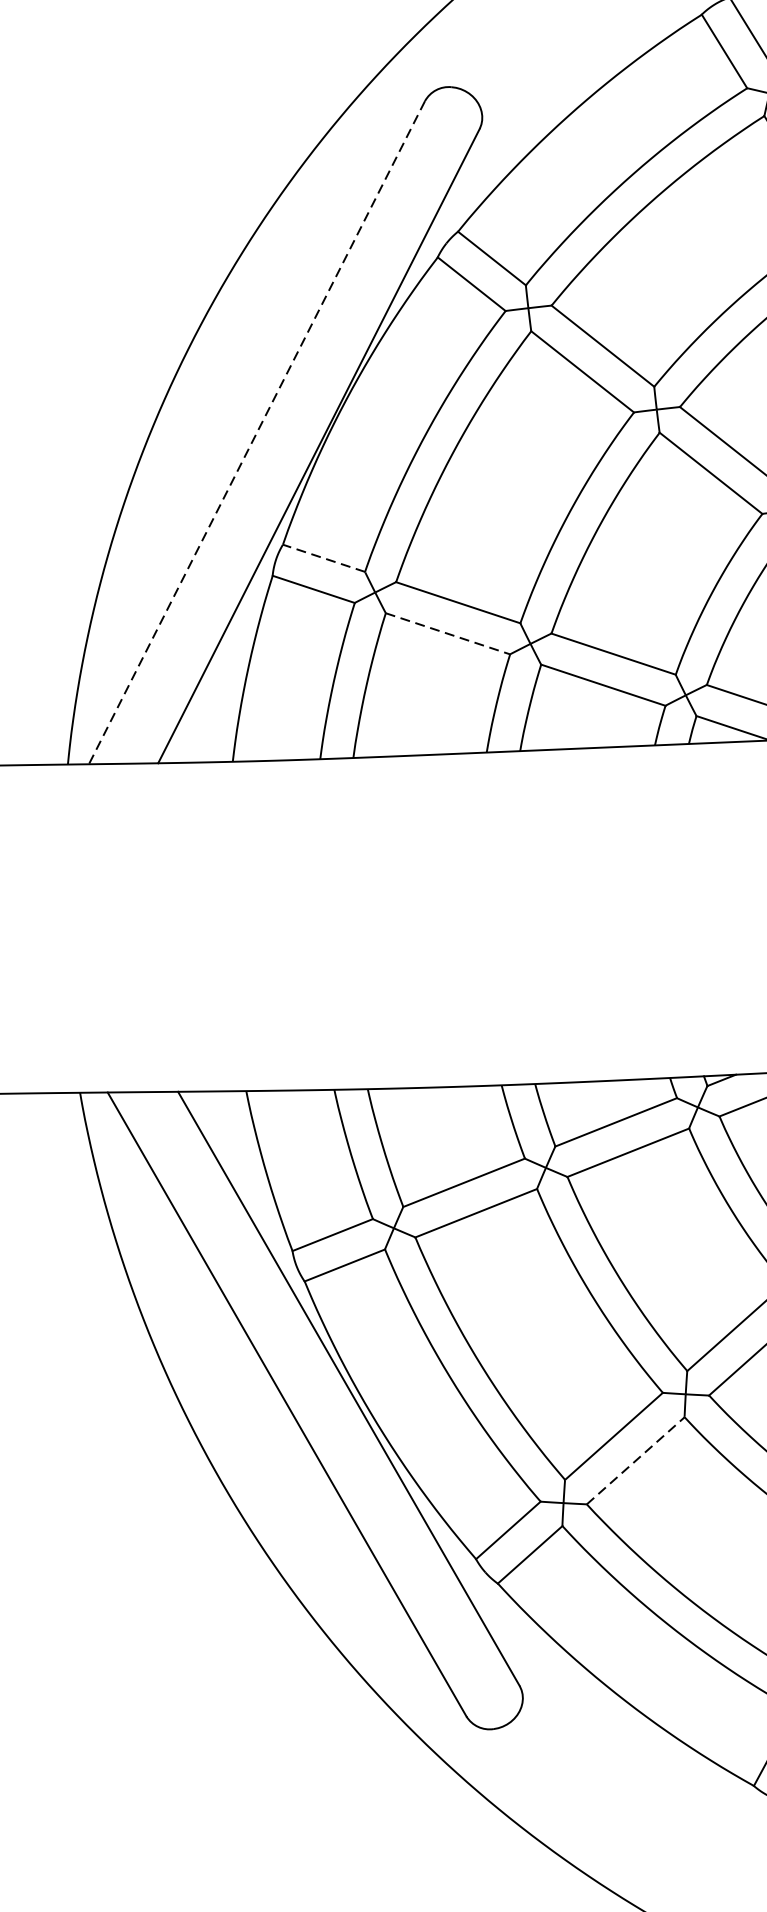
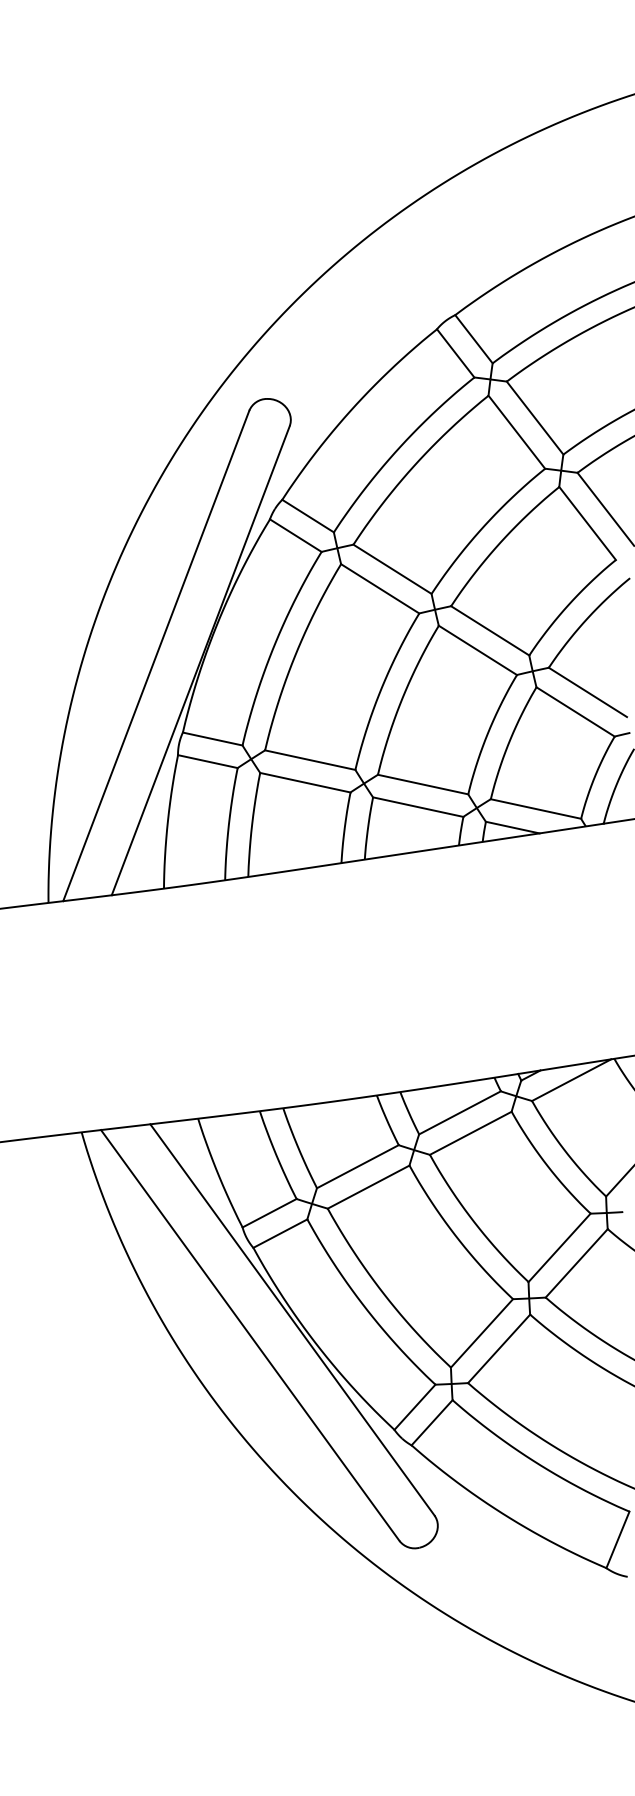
line: (257, 433) -> (156, 656), dashed -> solid
line: (323, 558) -> (212, 739), dashed -> solid
line: (448, 633) -> (305, 782), dashed -> solid
line: (636, 1460) -> (499, 1348), dashed -> solid

